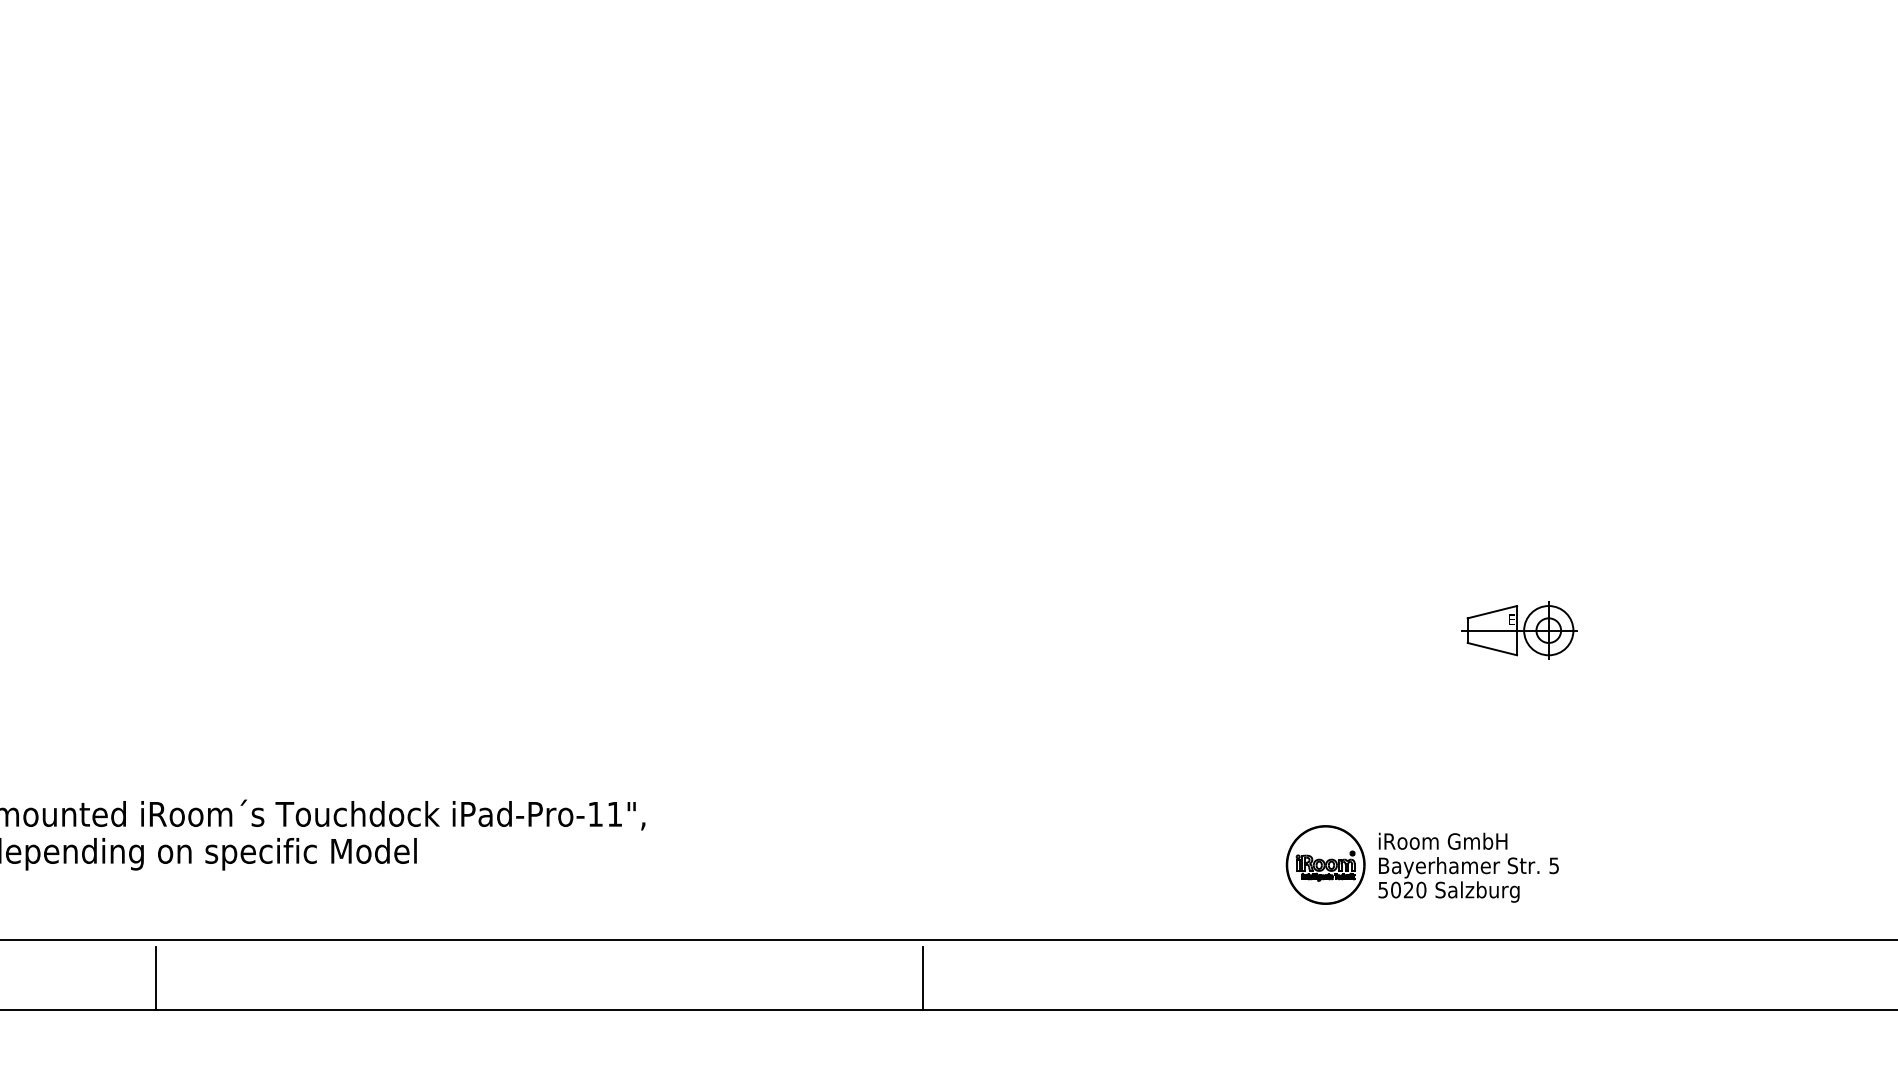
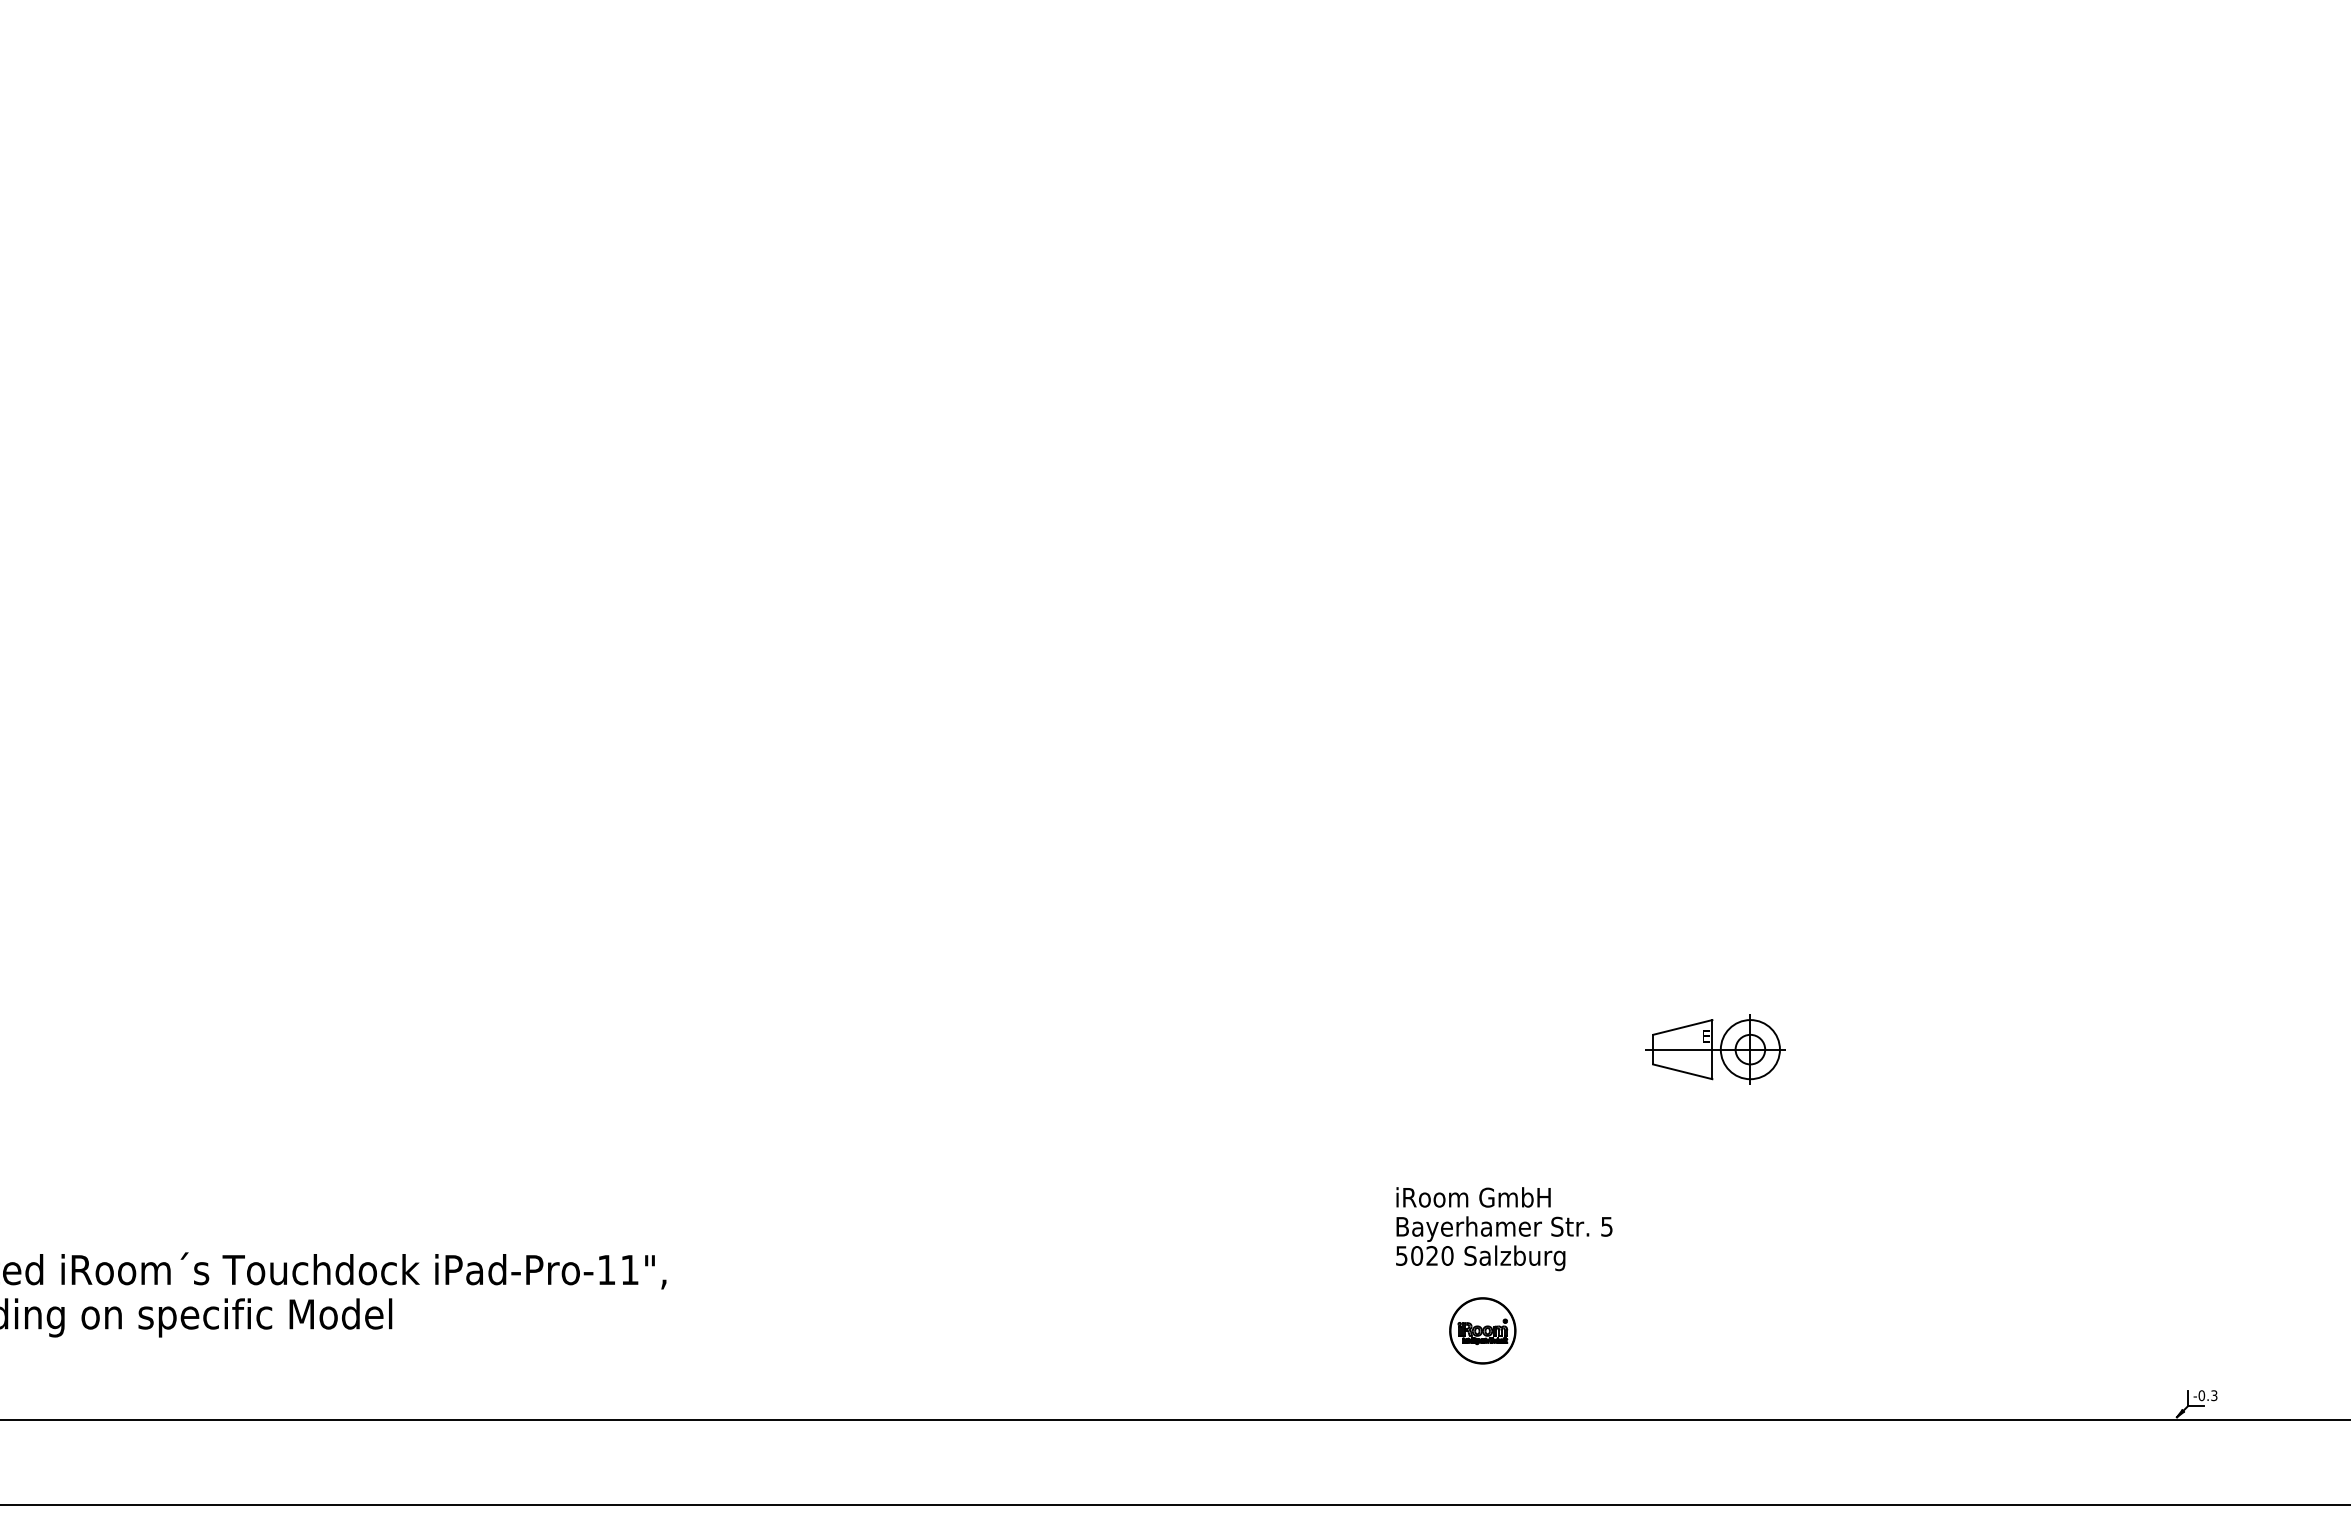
part: (1325, 864) -> (1482, 1330), size x0.7
text: (1468, 868) -> (1504, 1229), moved
line: (155, 978) -> (78, 1466), removed
line: (922, 978) -> (999, 1466), removed

